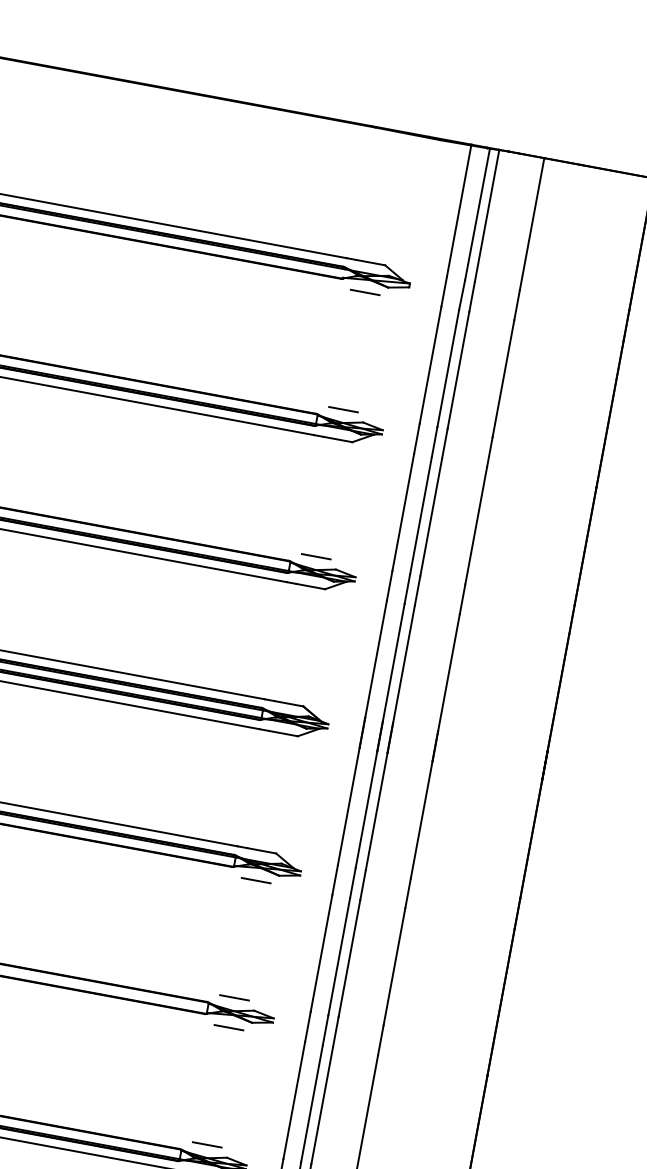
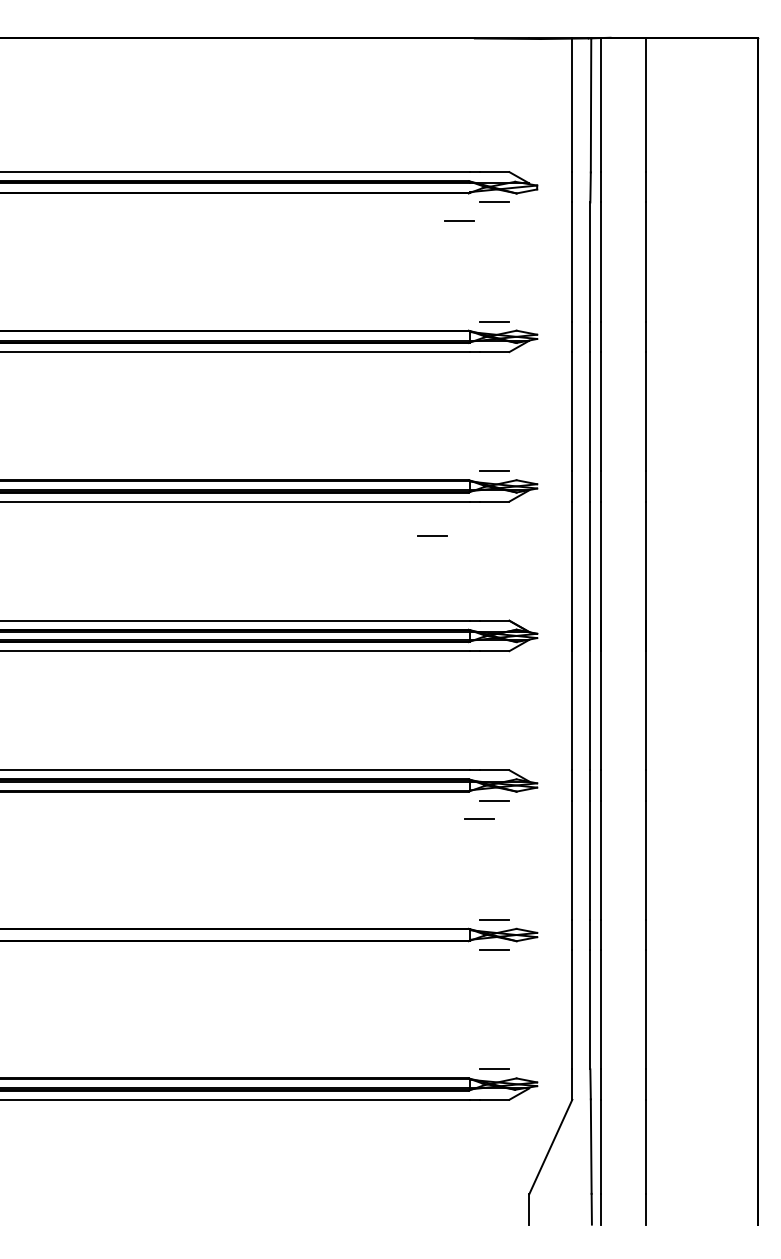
line: (327, 303) -> (459, 220), added
line: (243, 608) -> (432, 535), added
line: (237, 895) -> (479, 818), added

